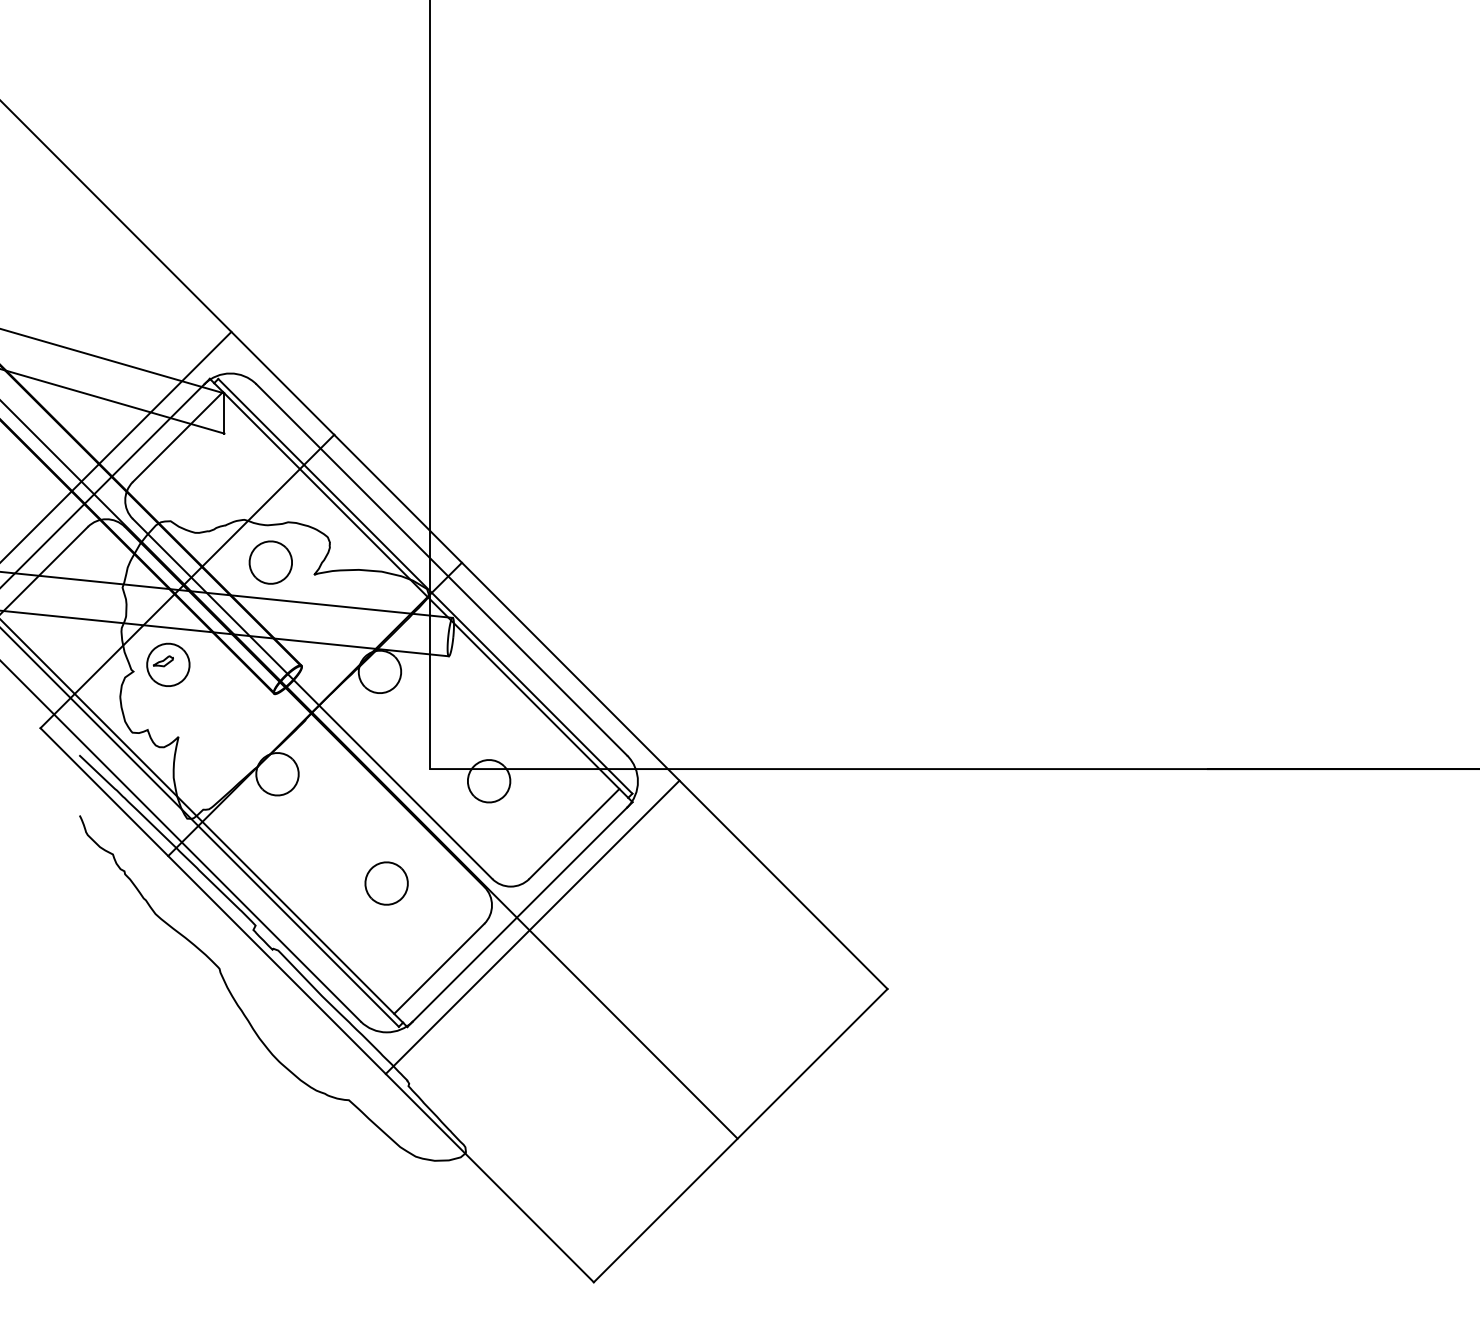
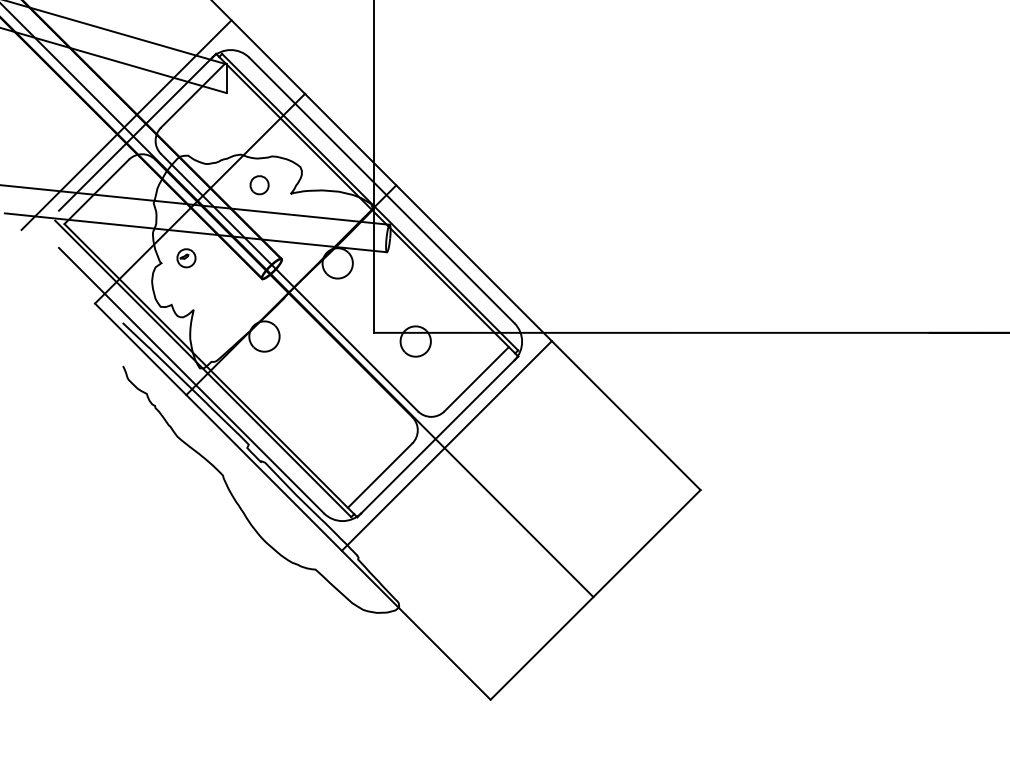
part: (270, 562) -> (259, 185), size x0.6
part: (168, 664) -> (186, 258), size x0.6
part: (386, 883) -> (342, 414), removed

